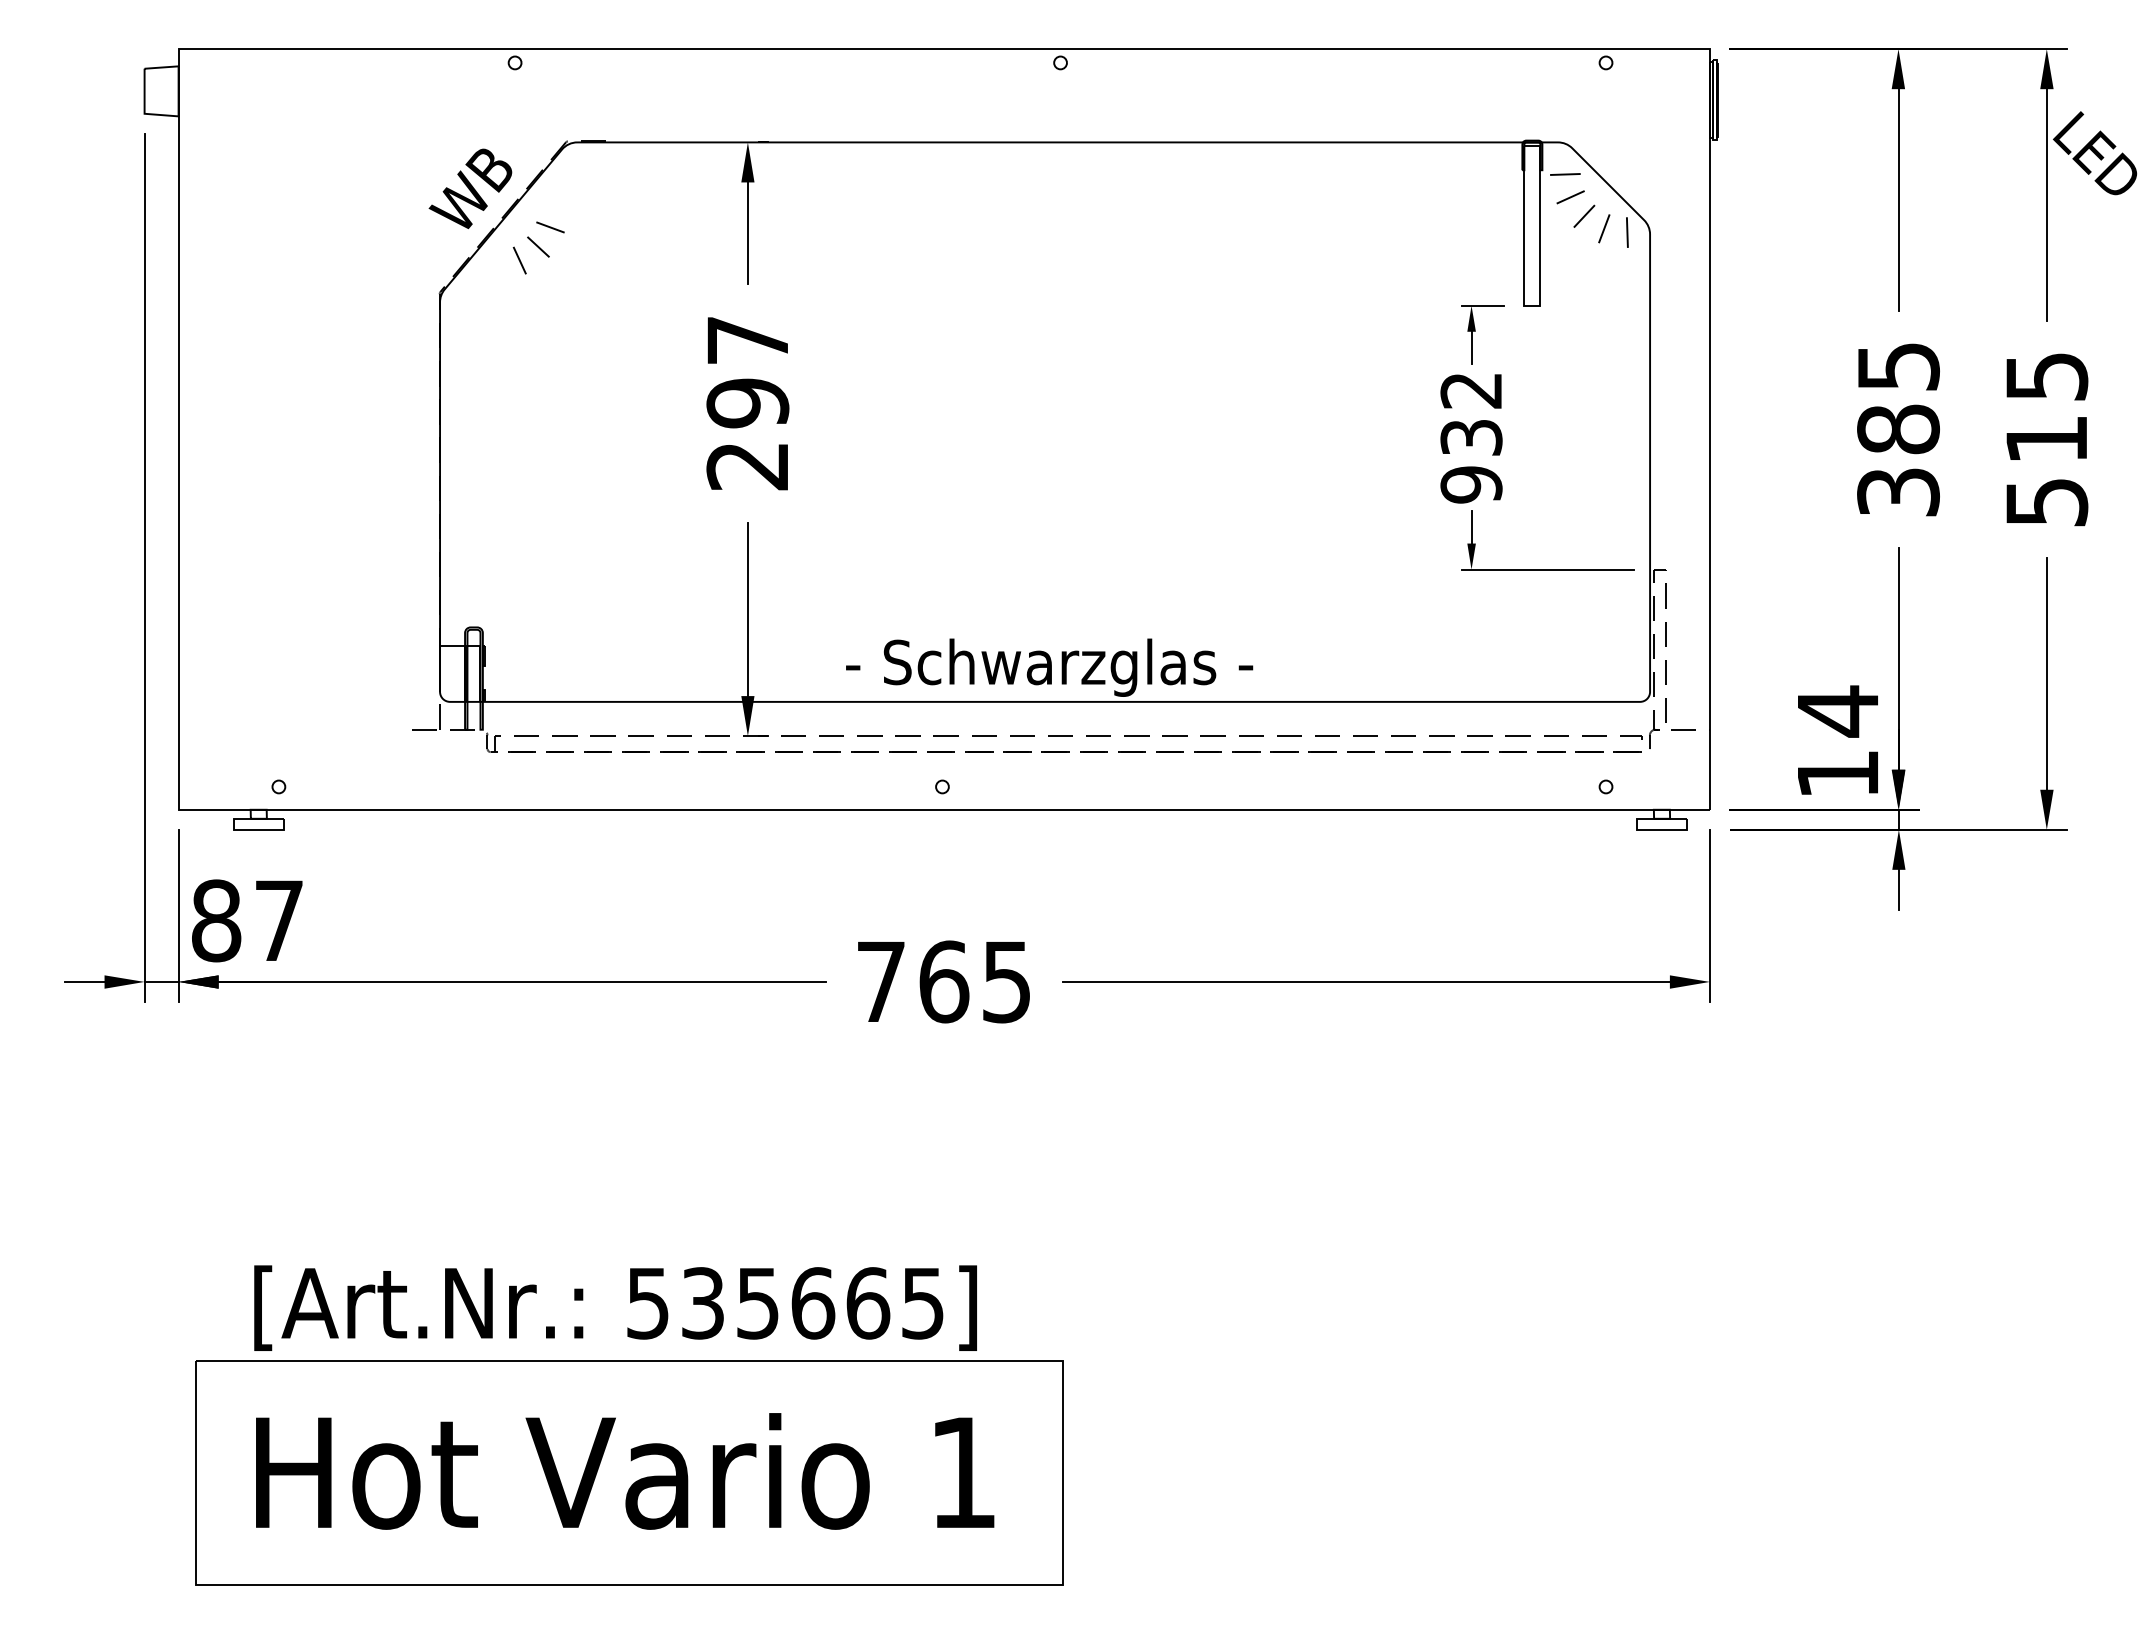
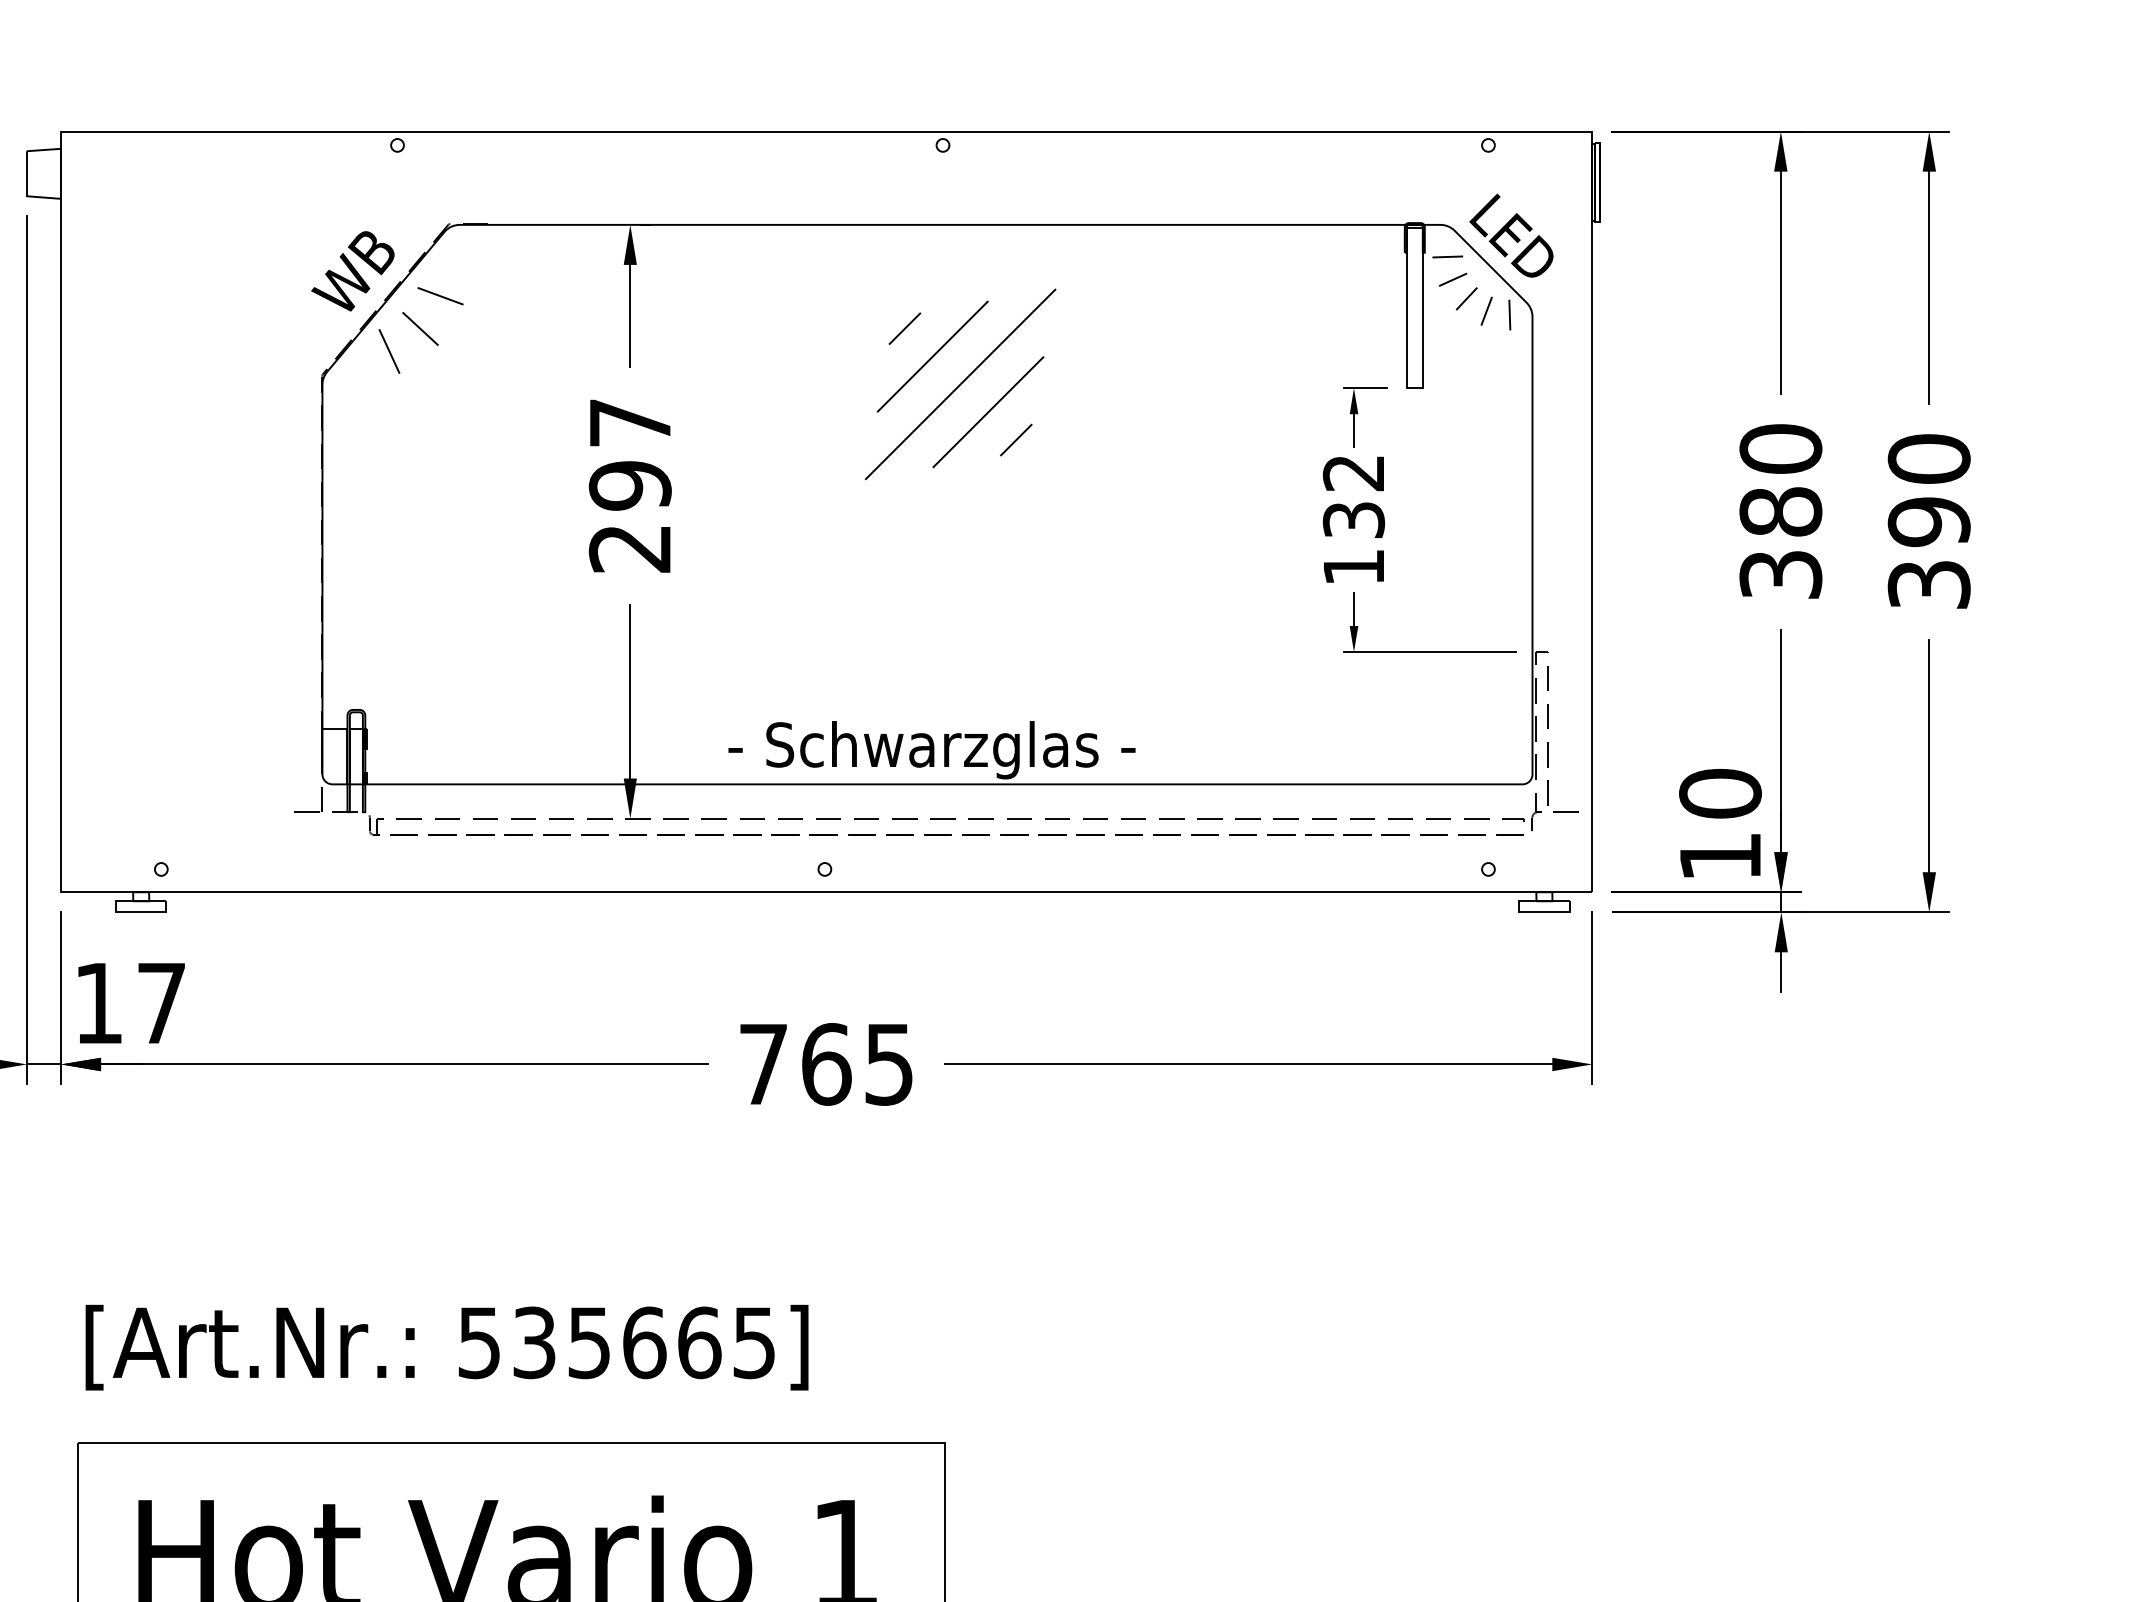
text: (2095, 153) -> (1511, 235), moved
part: (538, 247) -> (420, 329), size x1.67
part: (1077, 301) -> (959, 383), added
text: (1898, 366) -> (1780, 448), 385 -> 380
text: (2046, 438) -> (1928, 520), 515 -> 390
text: (1471, 484) -> (1353, 566), 932 -> 132
text: (1837, 711) -> (1719, 793), 14 -> 10
text: (216, 920) -> (98, 1002), 87 -> 17
text: (615, 1307) -> (446, 1346), moved

